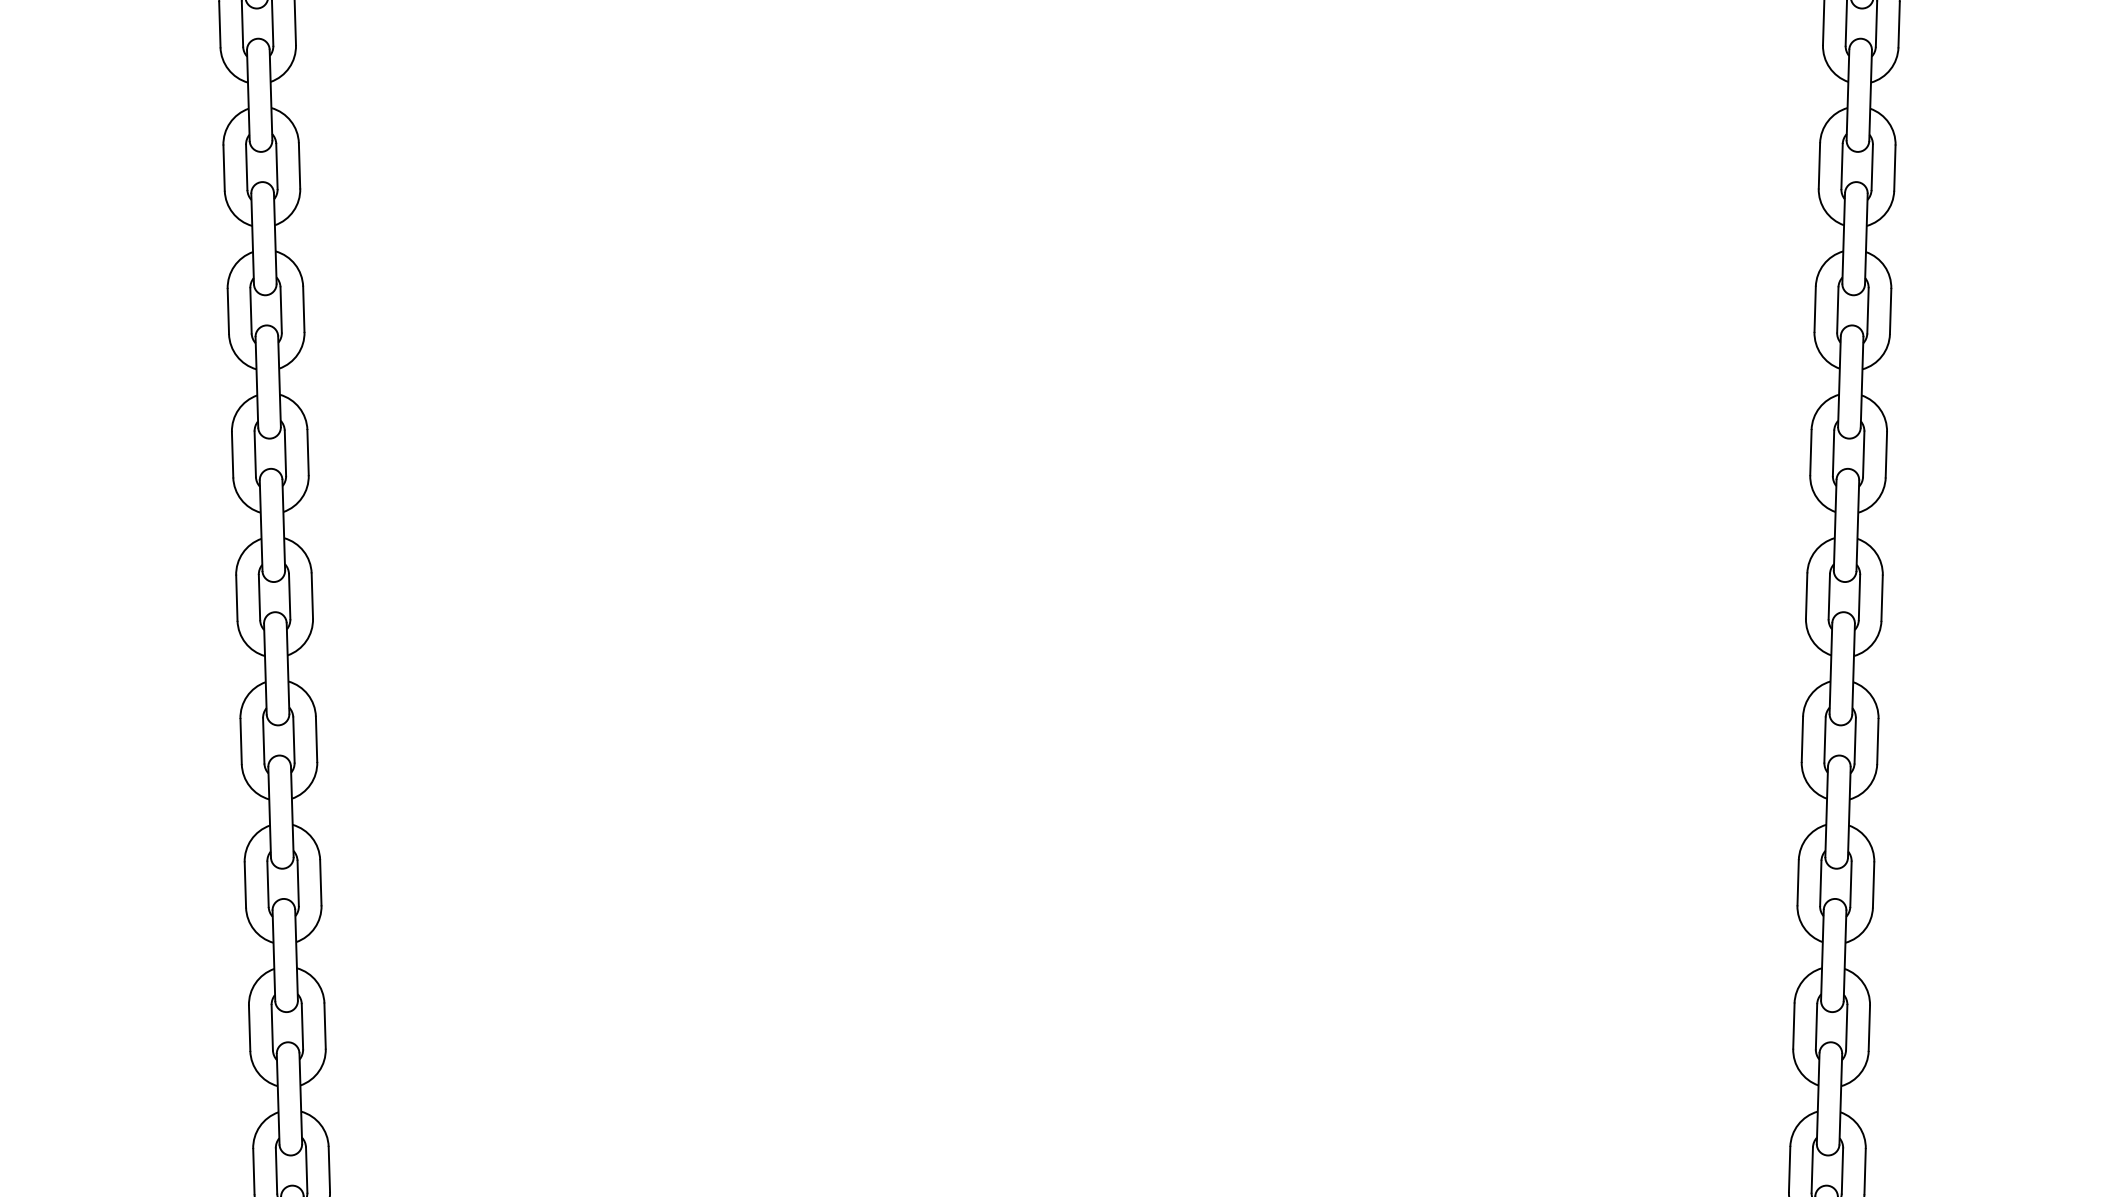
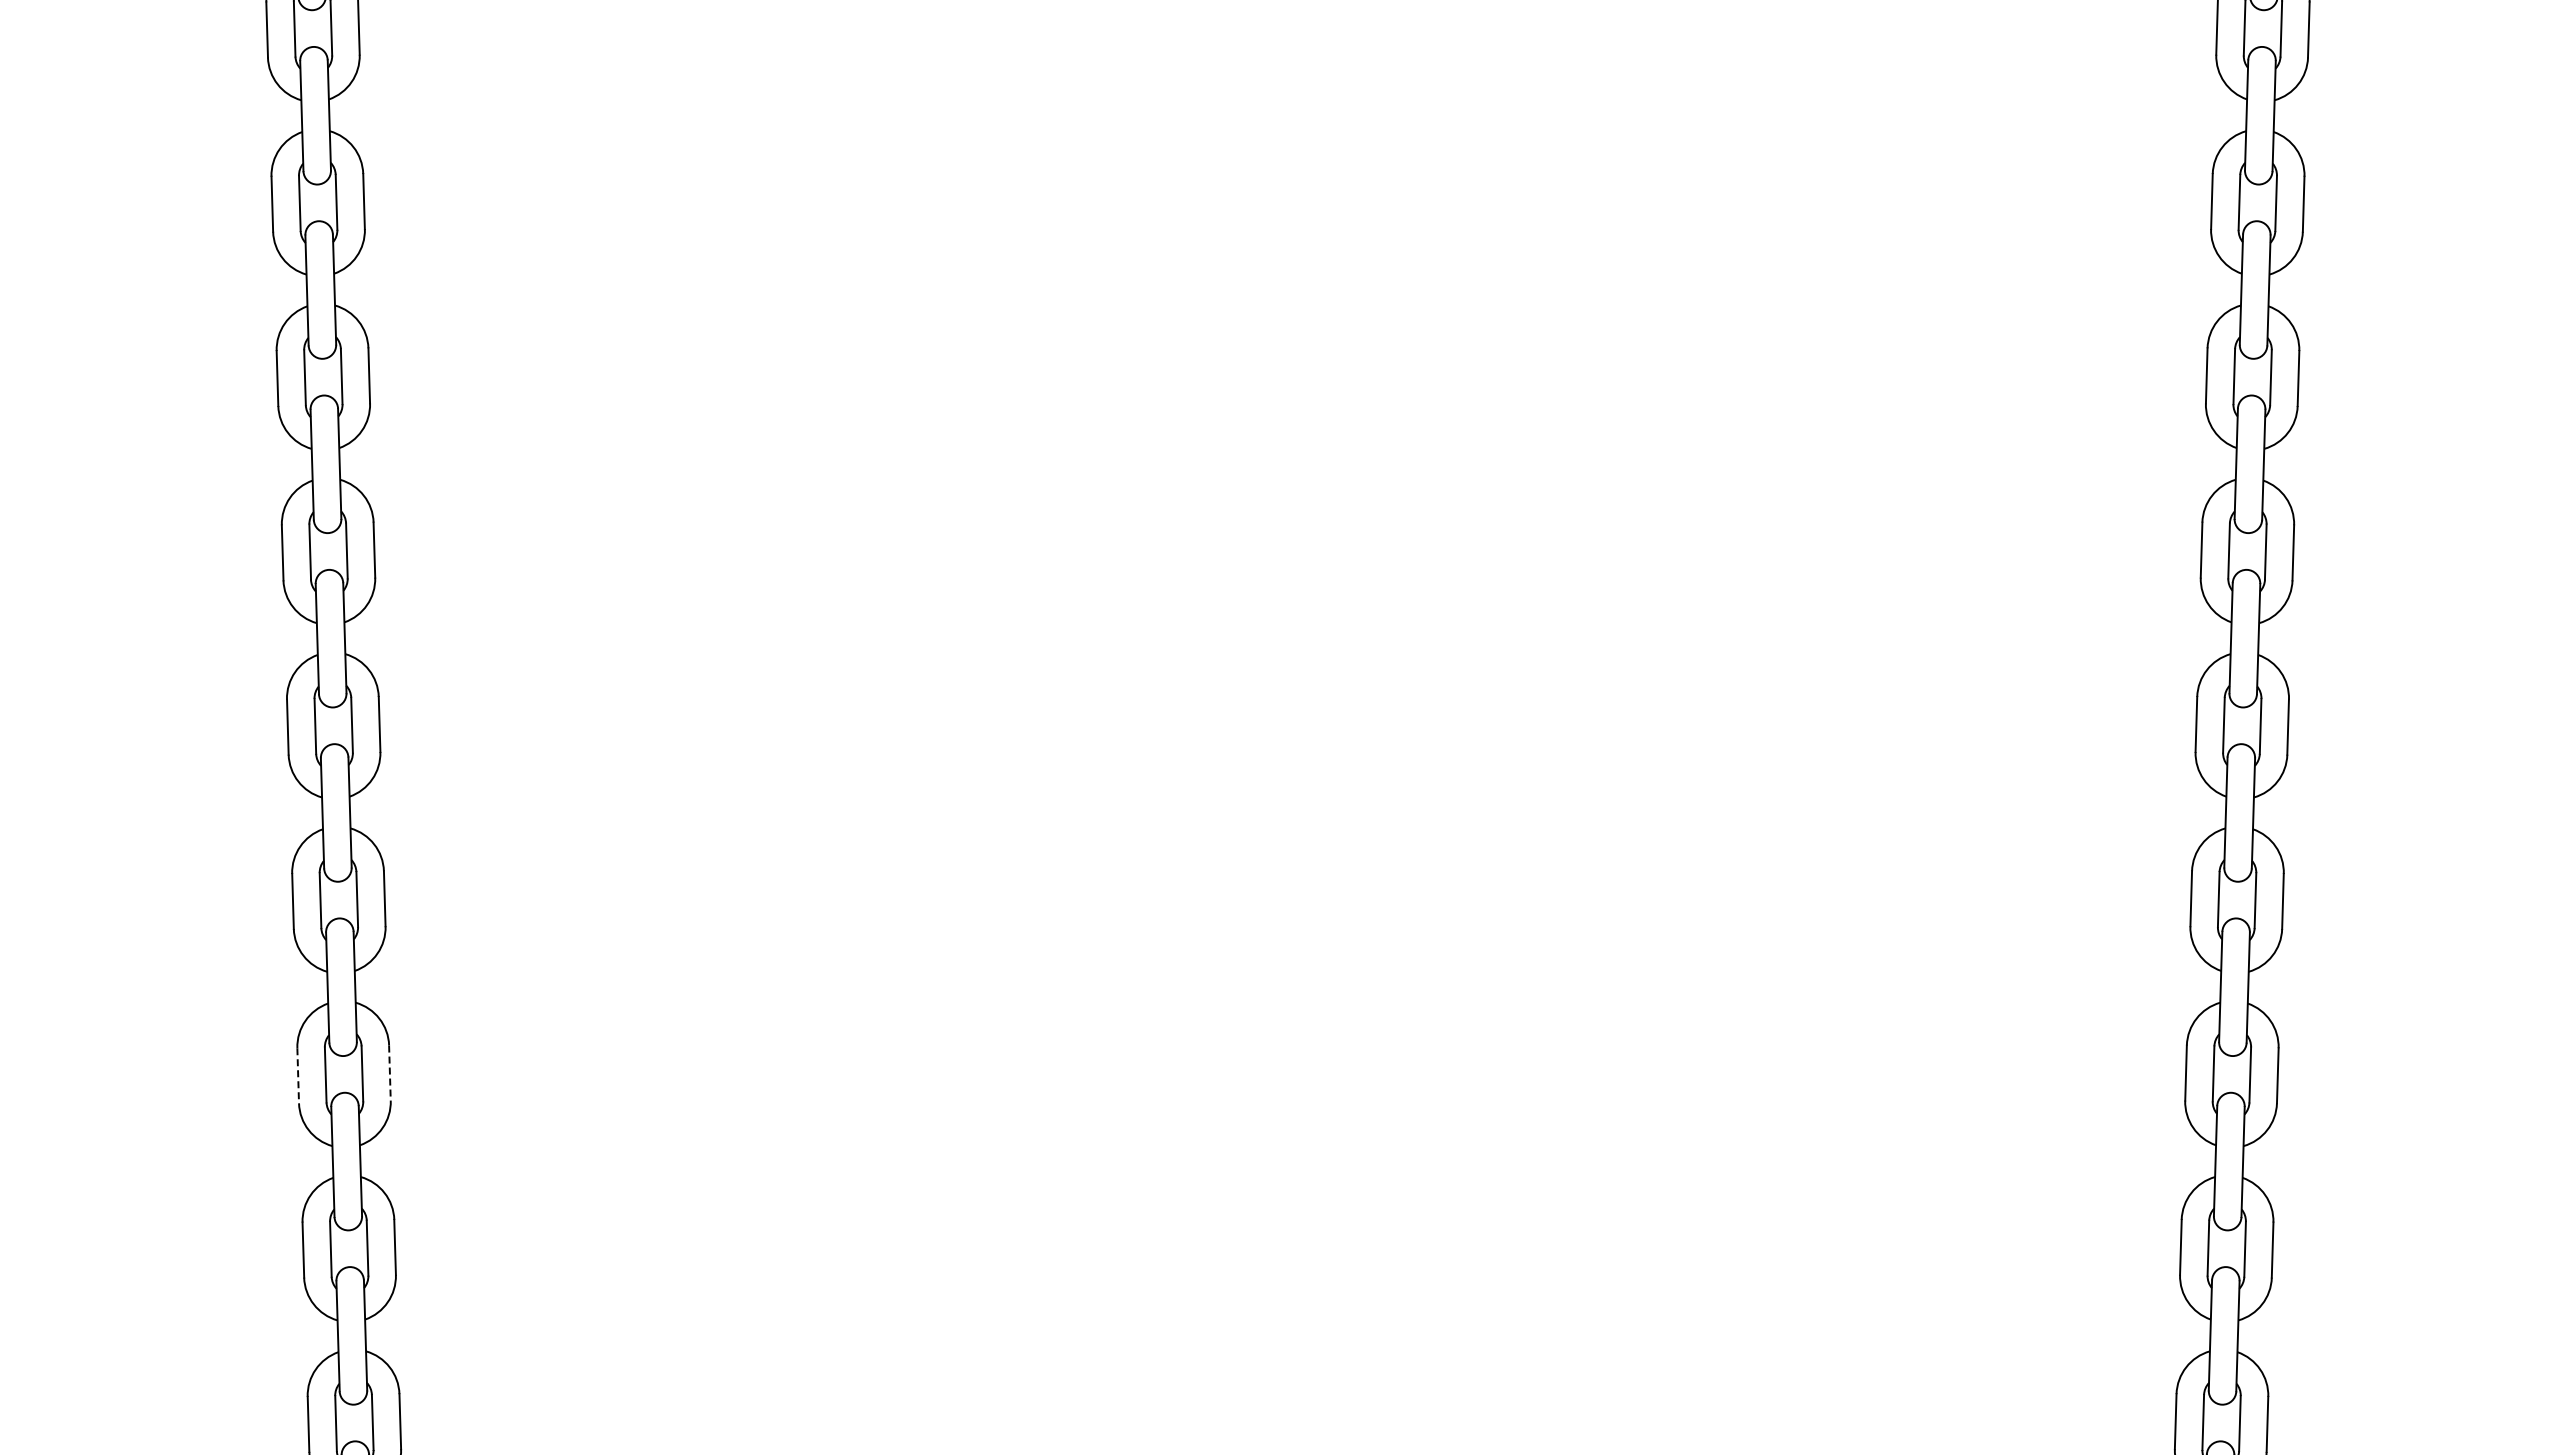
line: (320, 883) -> (389, 1073), solid -> dashed
line: (245, 884) -> (298, 1075), solid -> dashed

